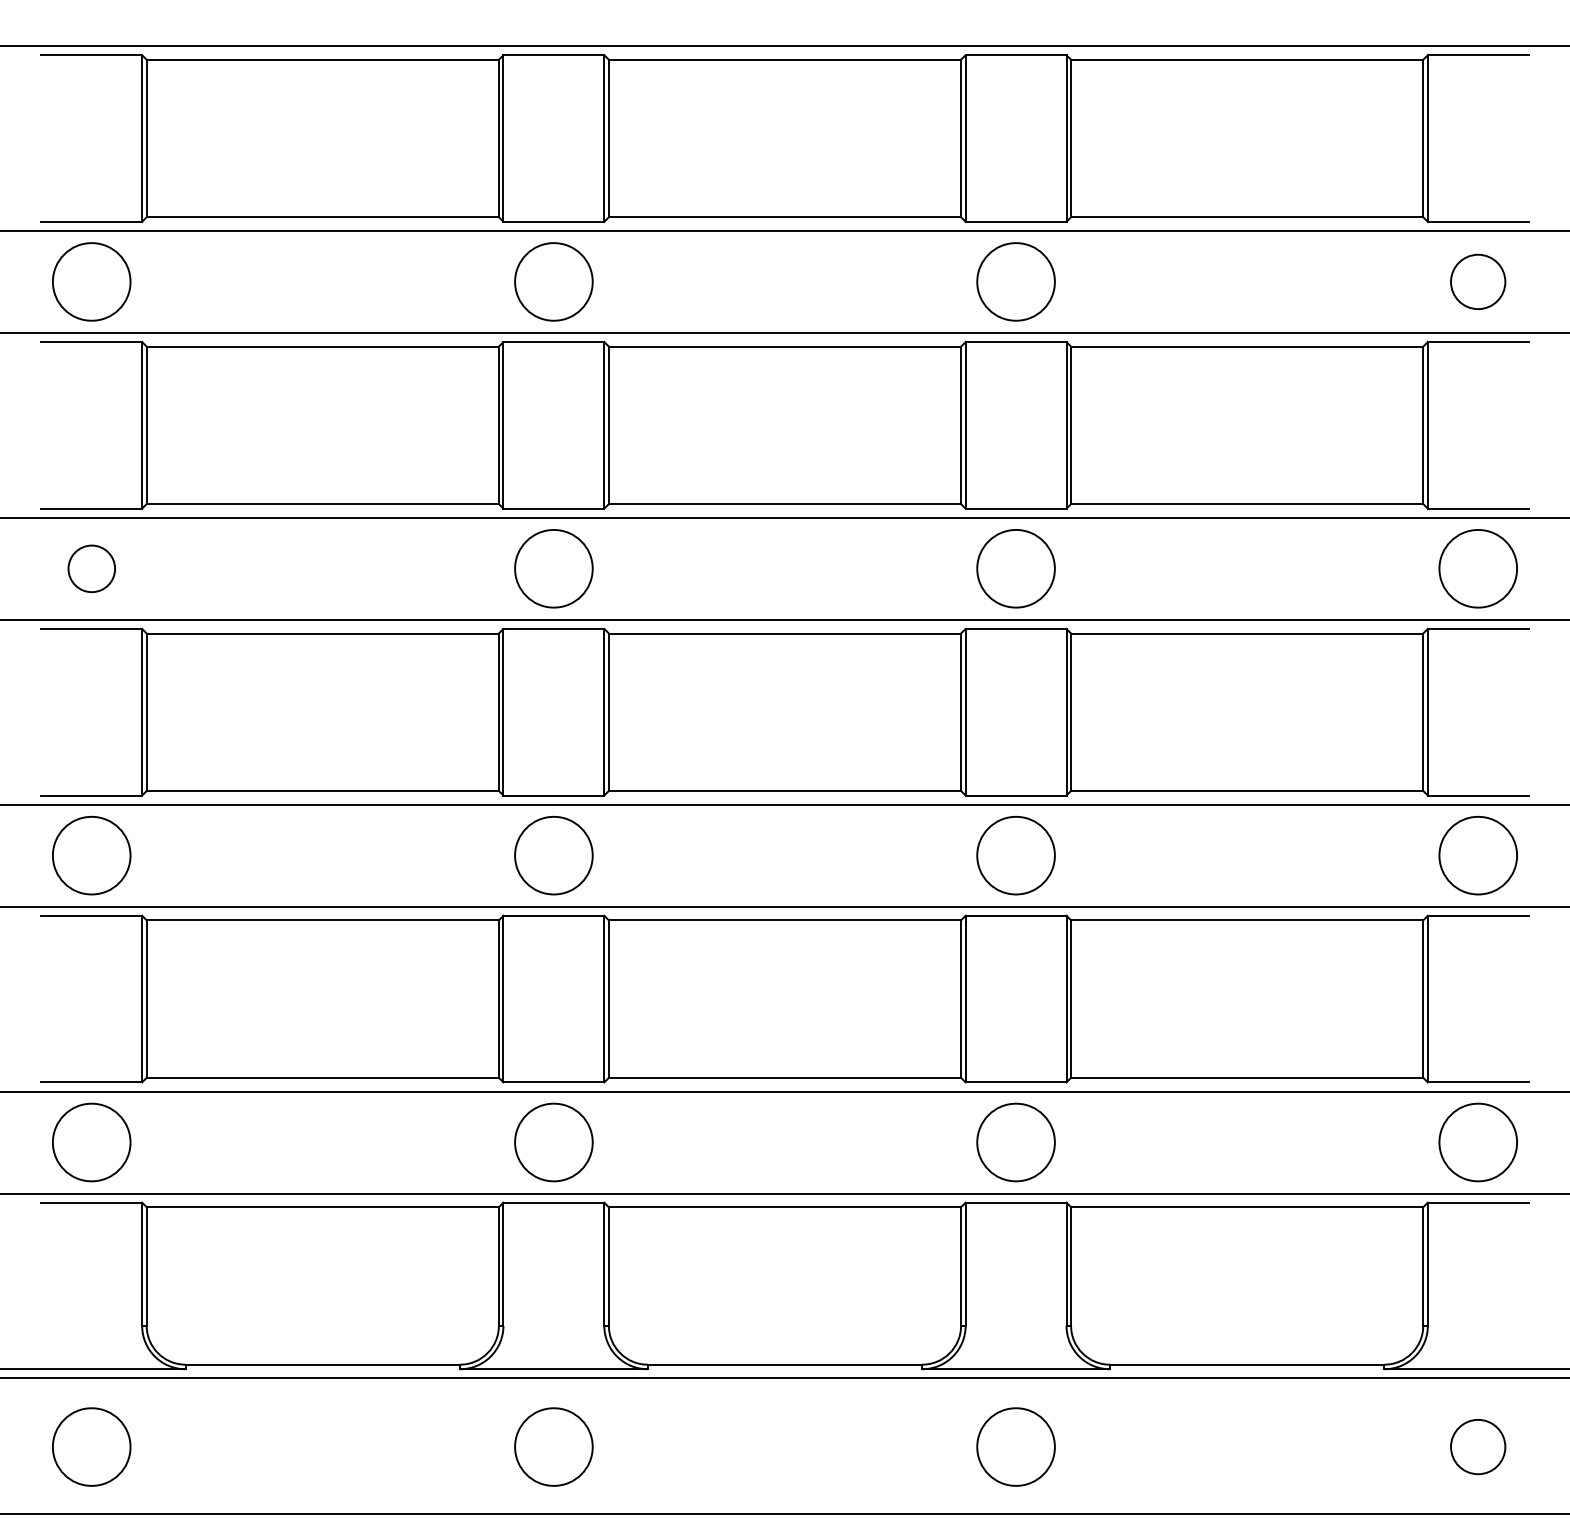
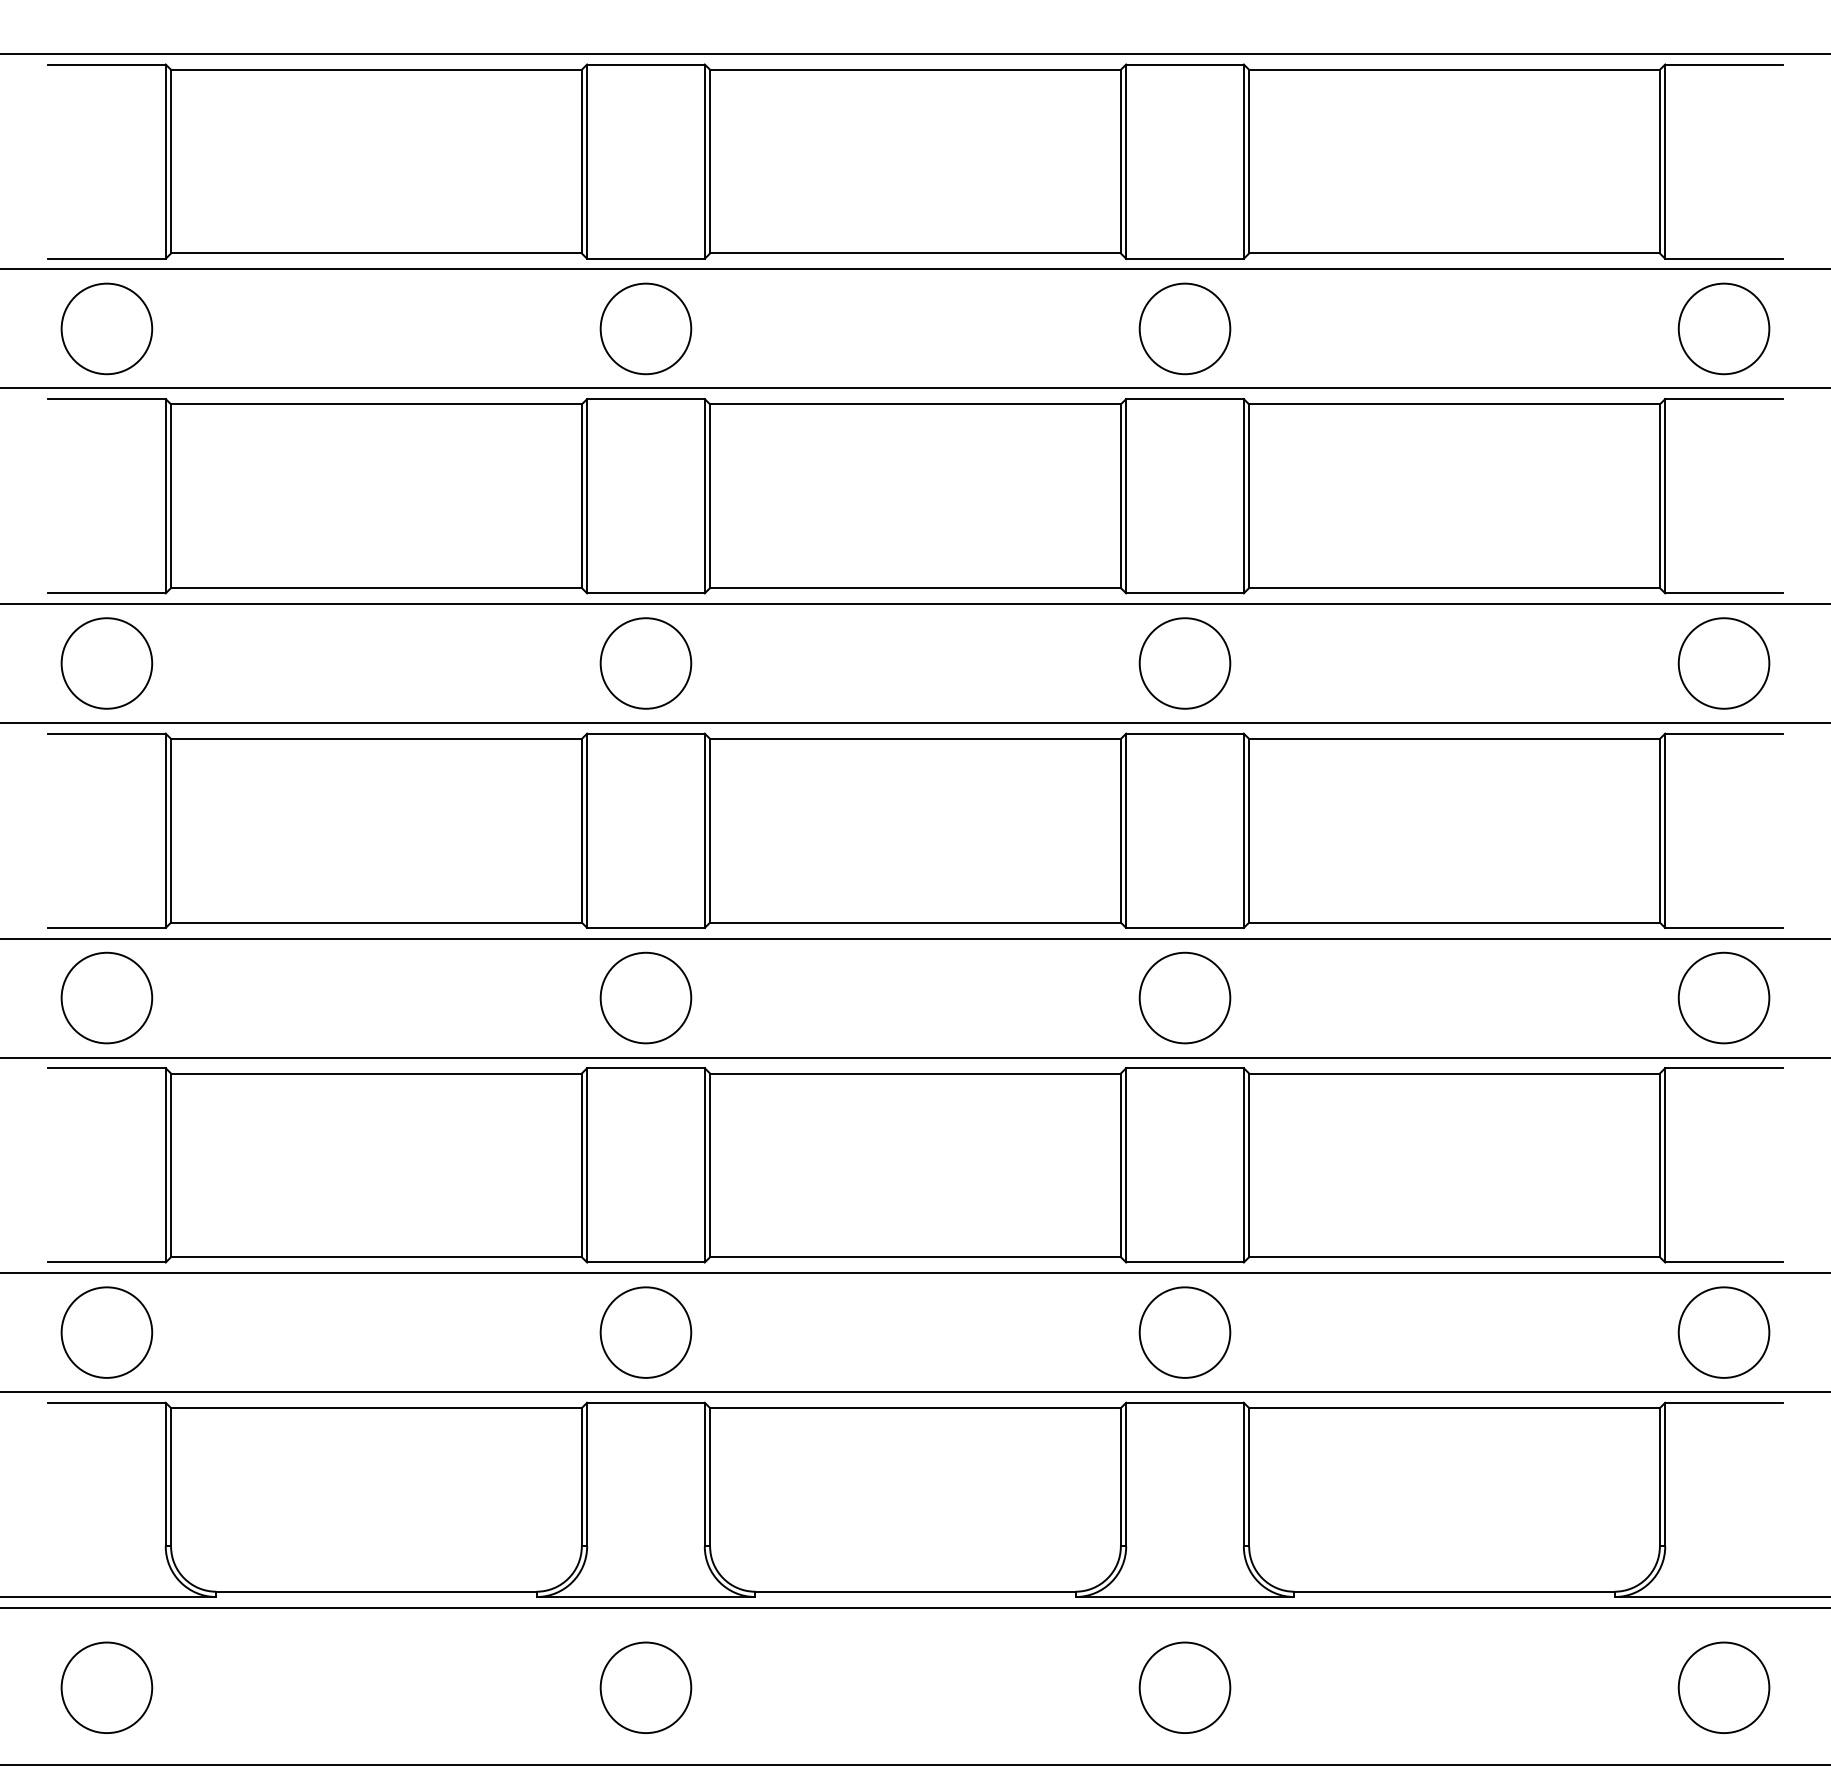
circle: (1477, 281) -> (1723, 328), size x1.43
circle: (91, 568) -> (106, 663), size x1.67
circle: (1477, 1446) -> (1723, 1687), size x1.43

